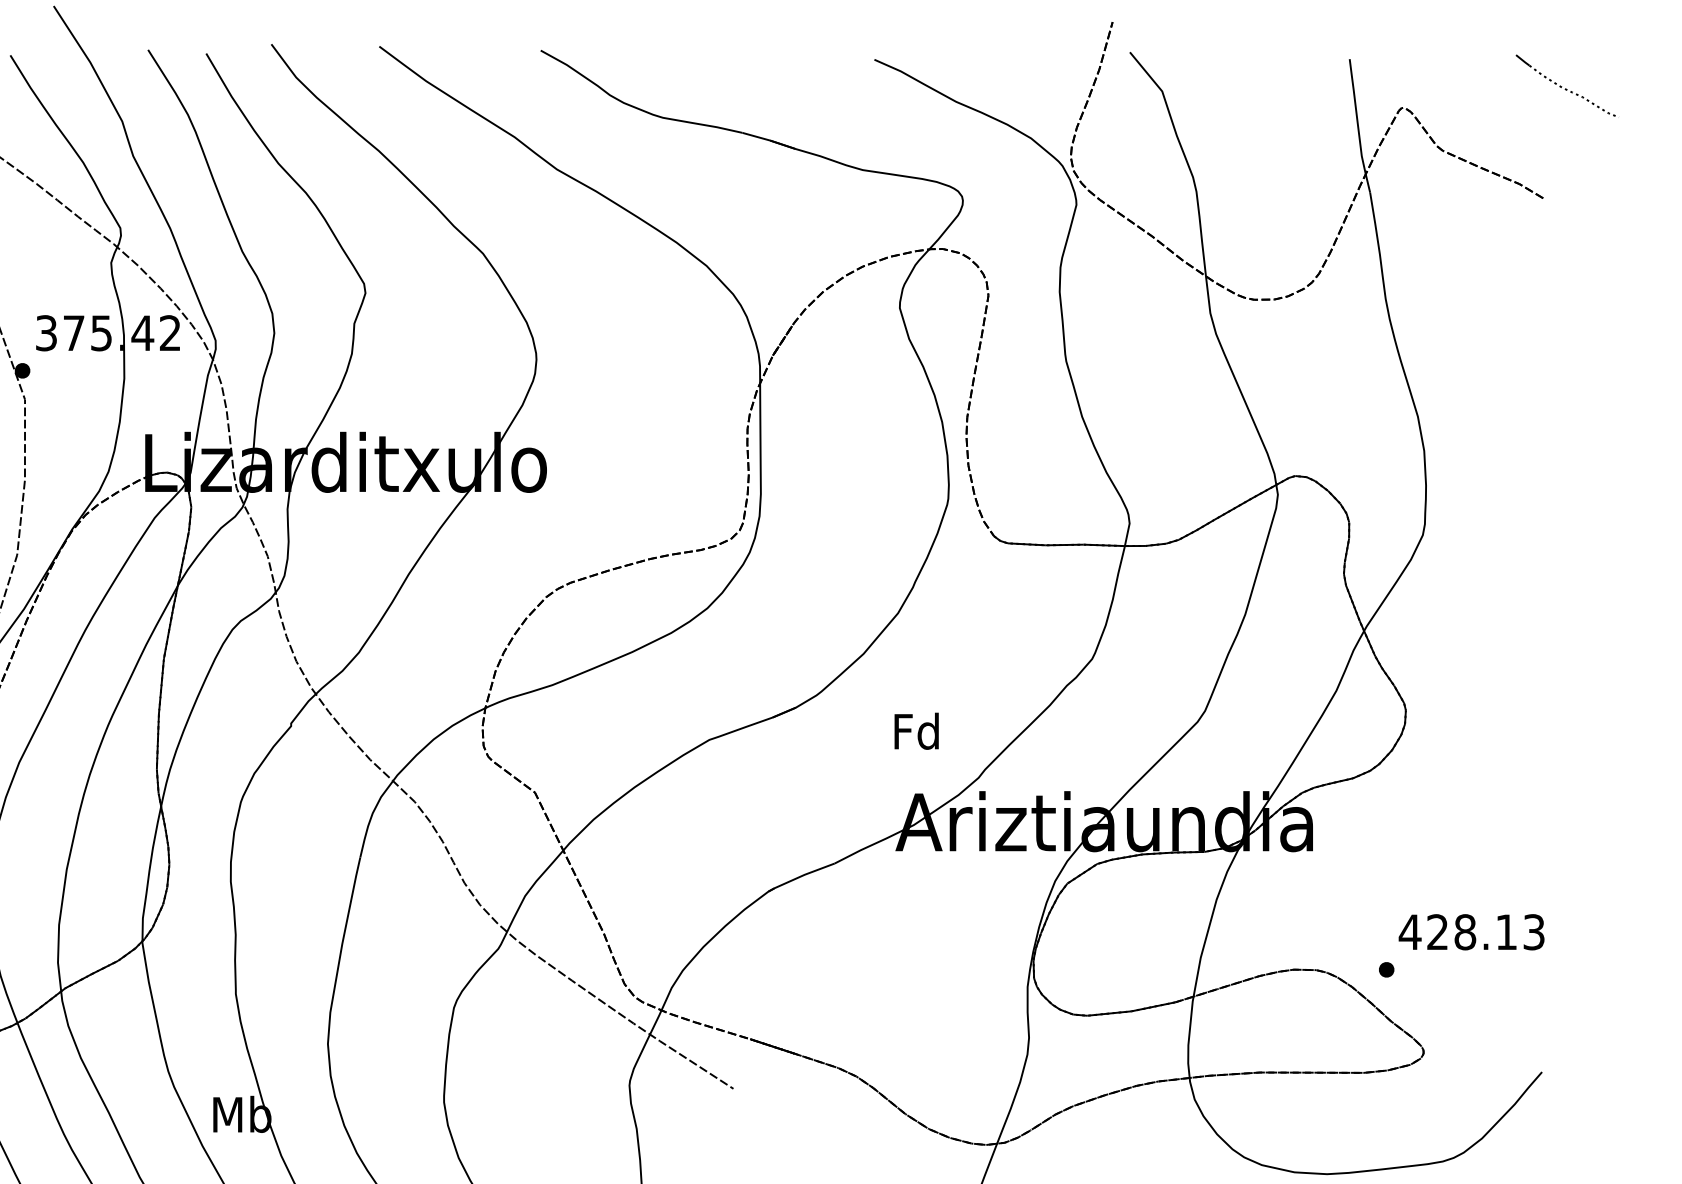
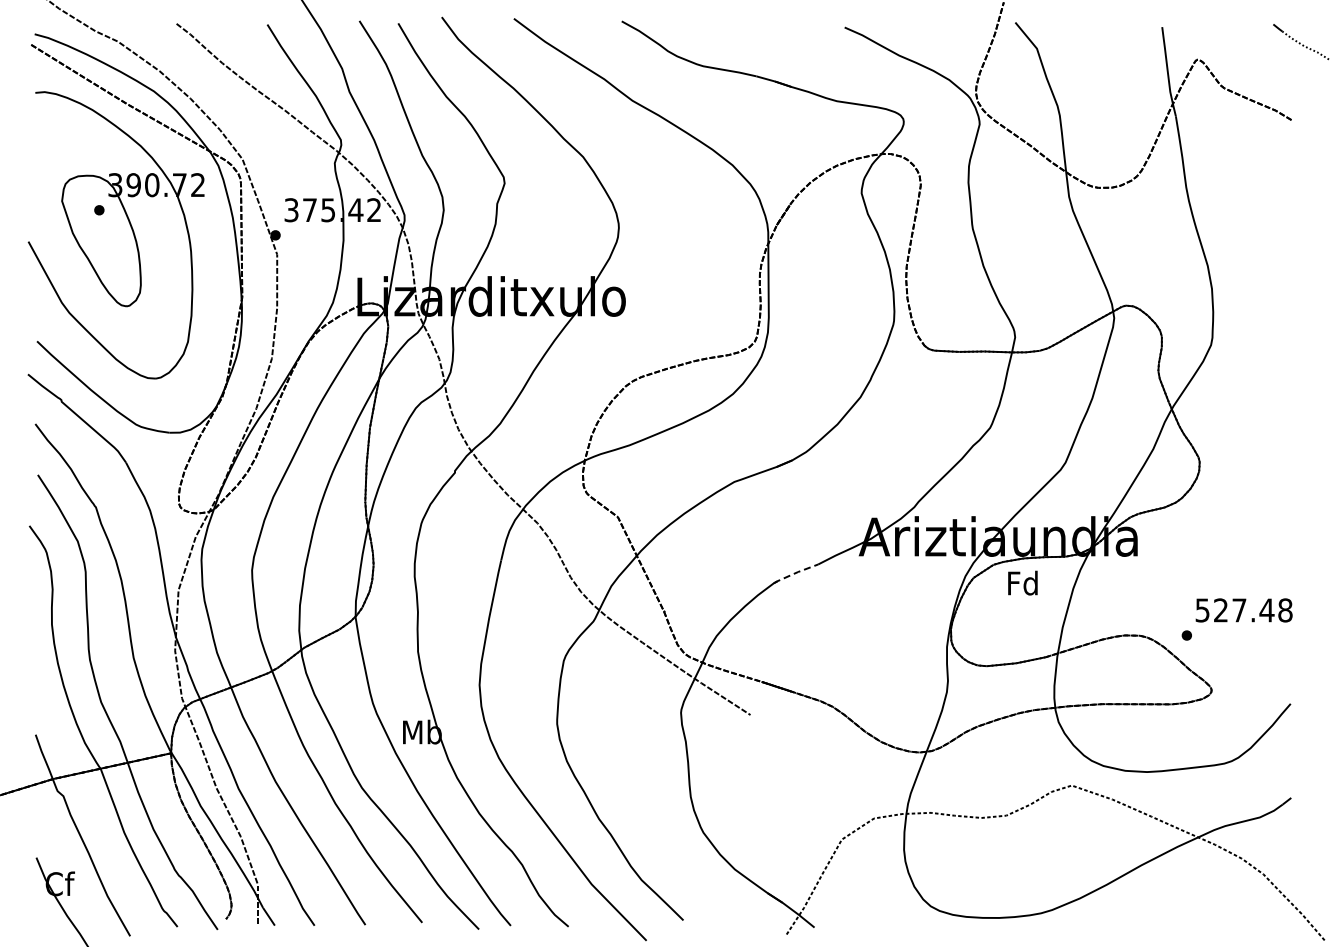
text: (916, 730) -> (1022, 582), moved
line: (800, 876) -> (795, 573), solid -> dashed
text: (1471, 932) -> (1243, 610), 428.13 -> 527.48

